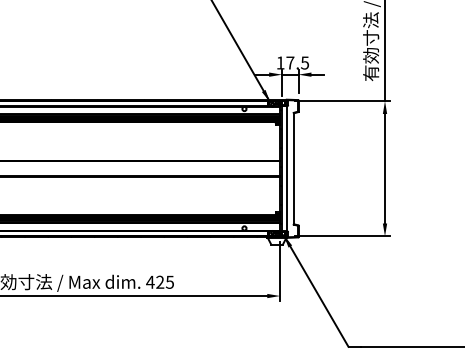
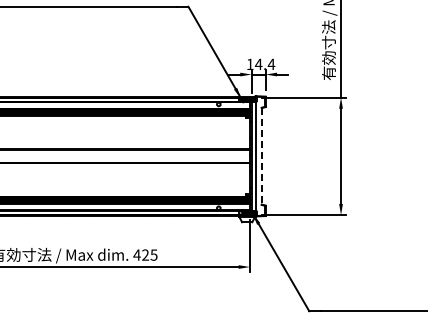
text: (296, 63) -> (264, 64), 17.5 -> 14.4
line: (293, 168) -> (261, 156), solid -> dashed

